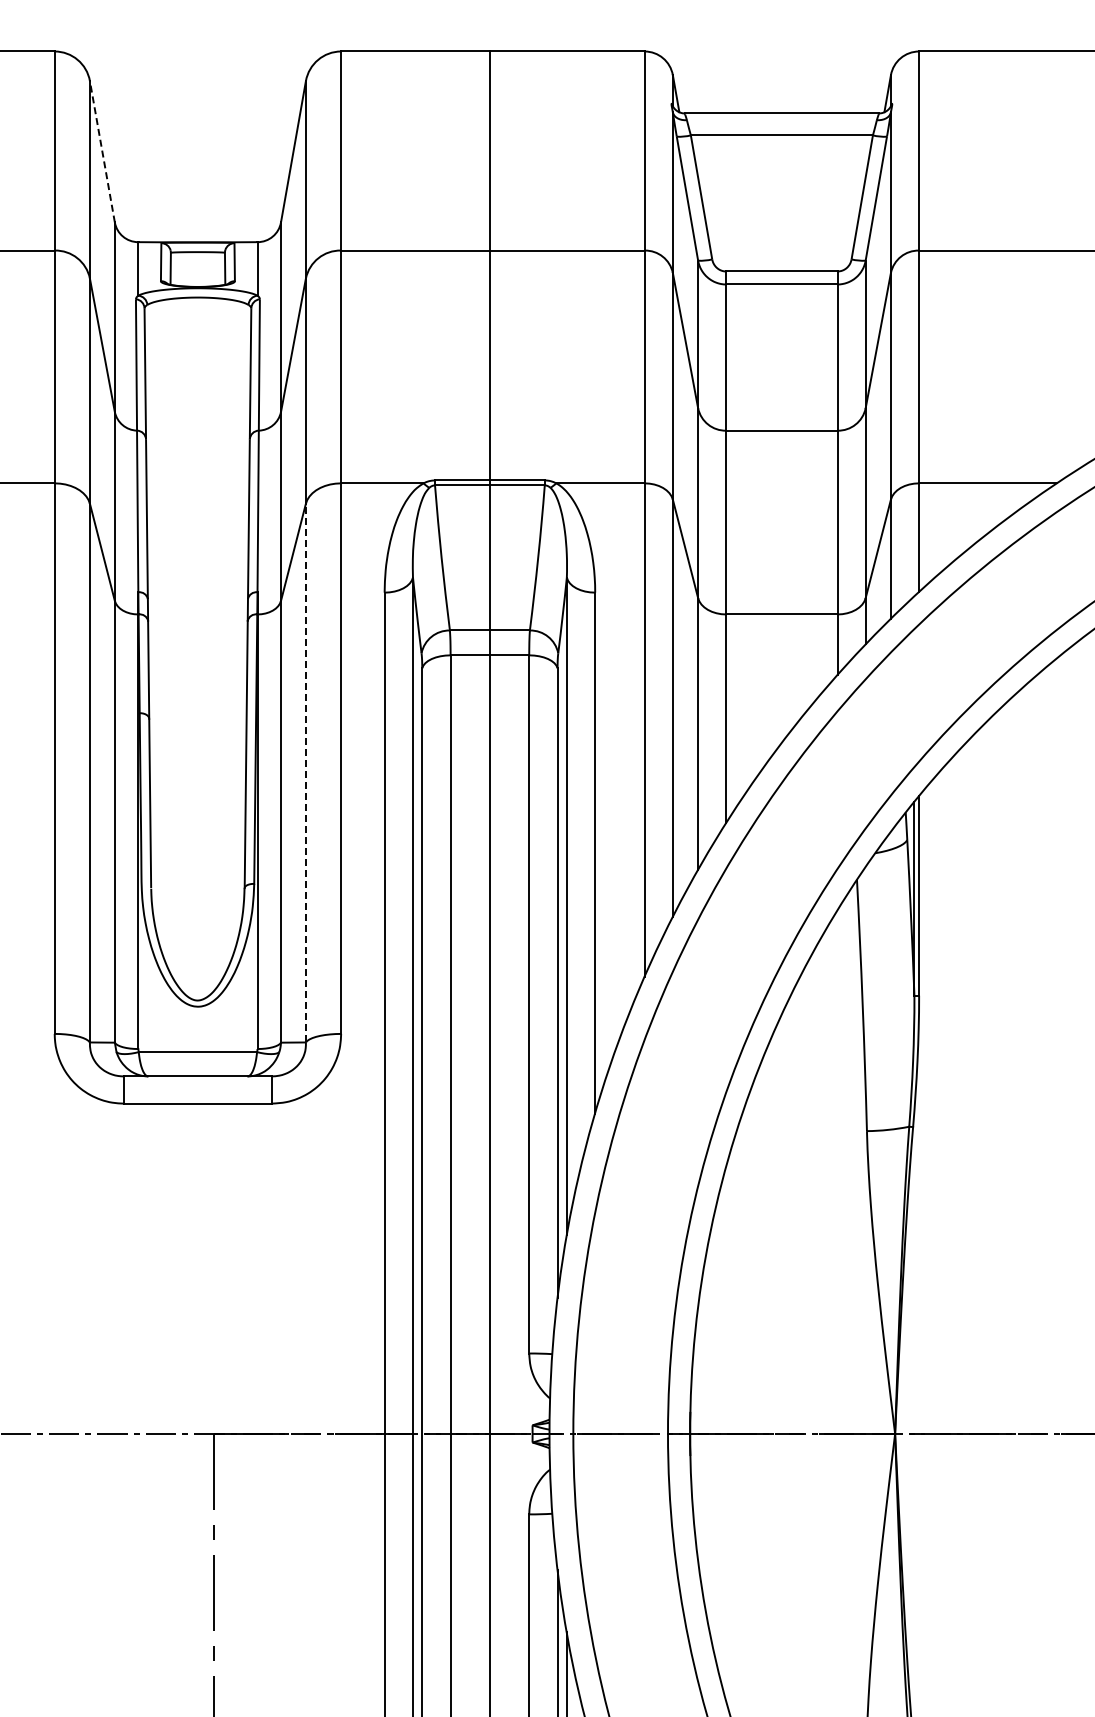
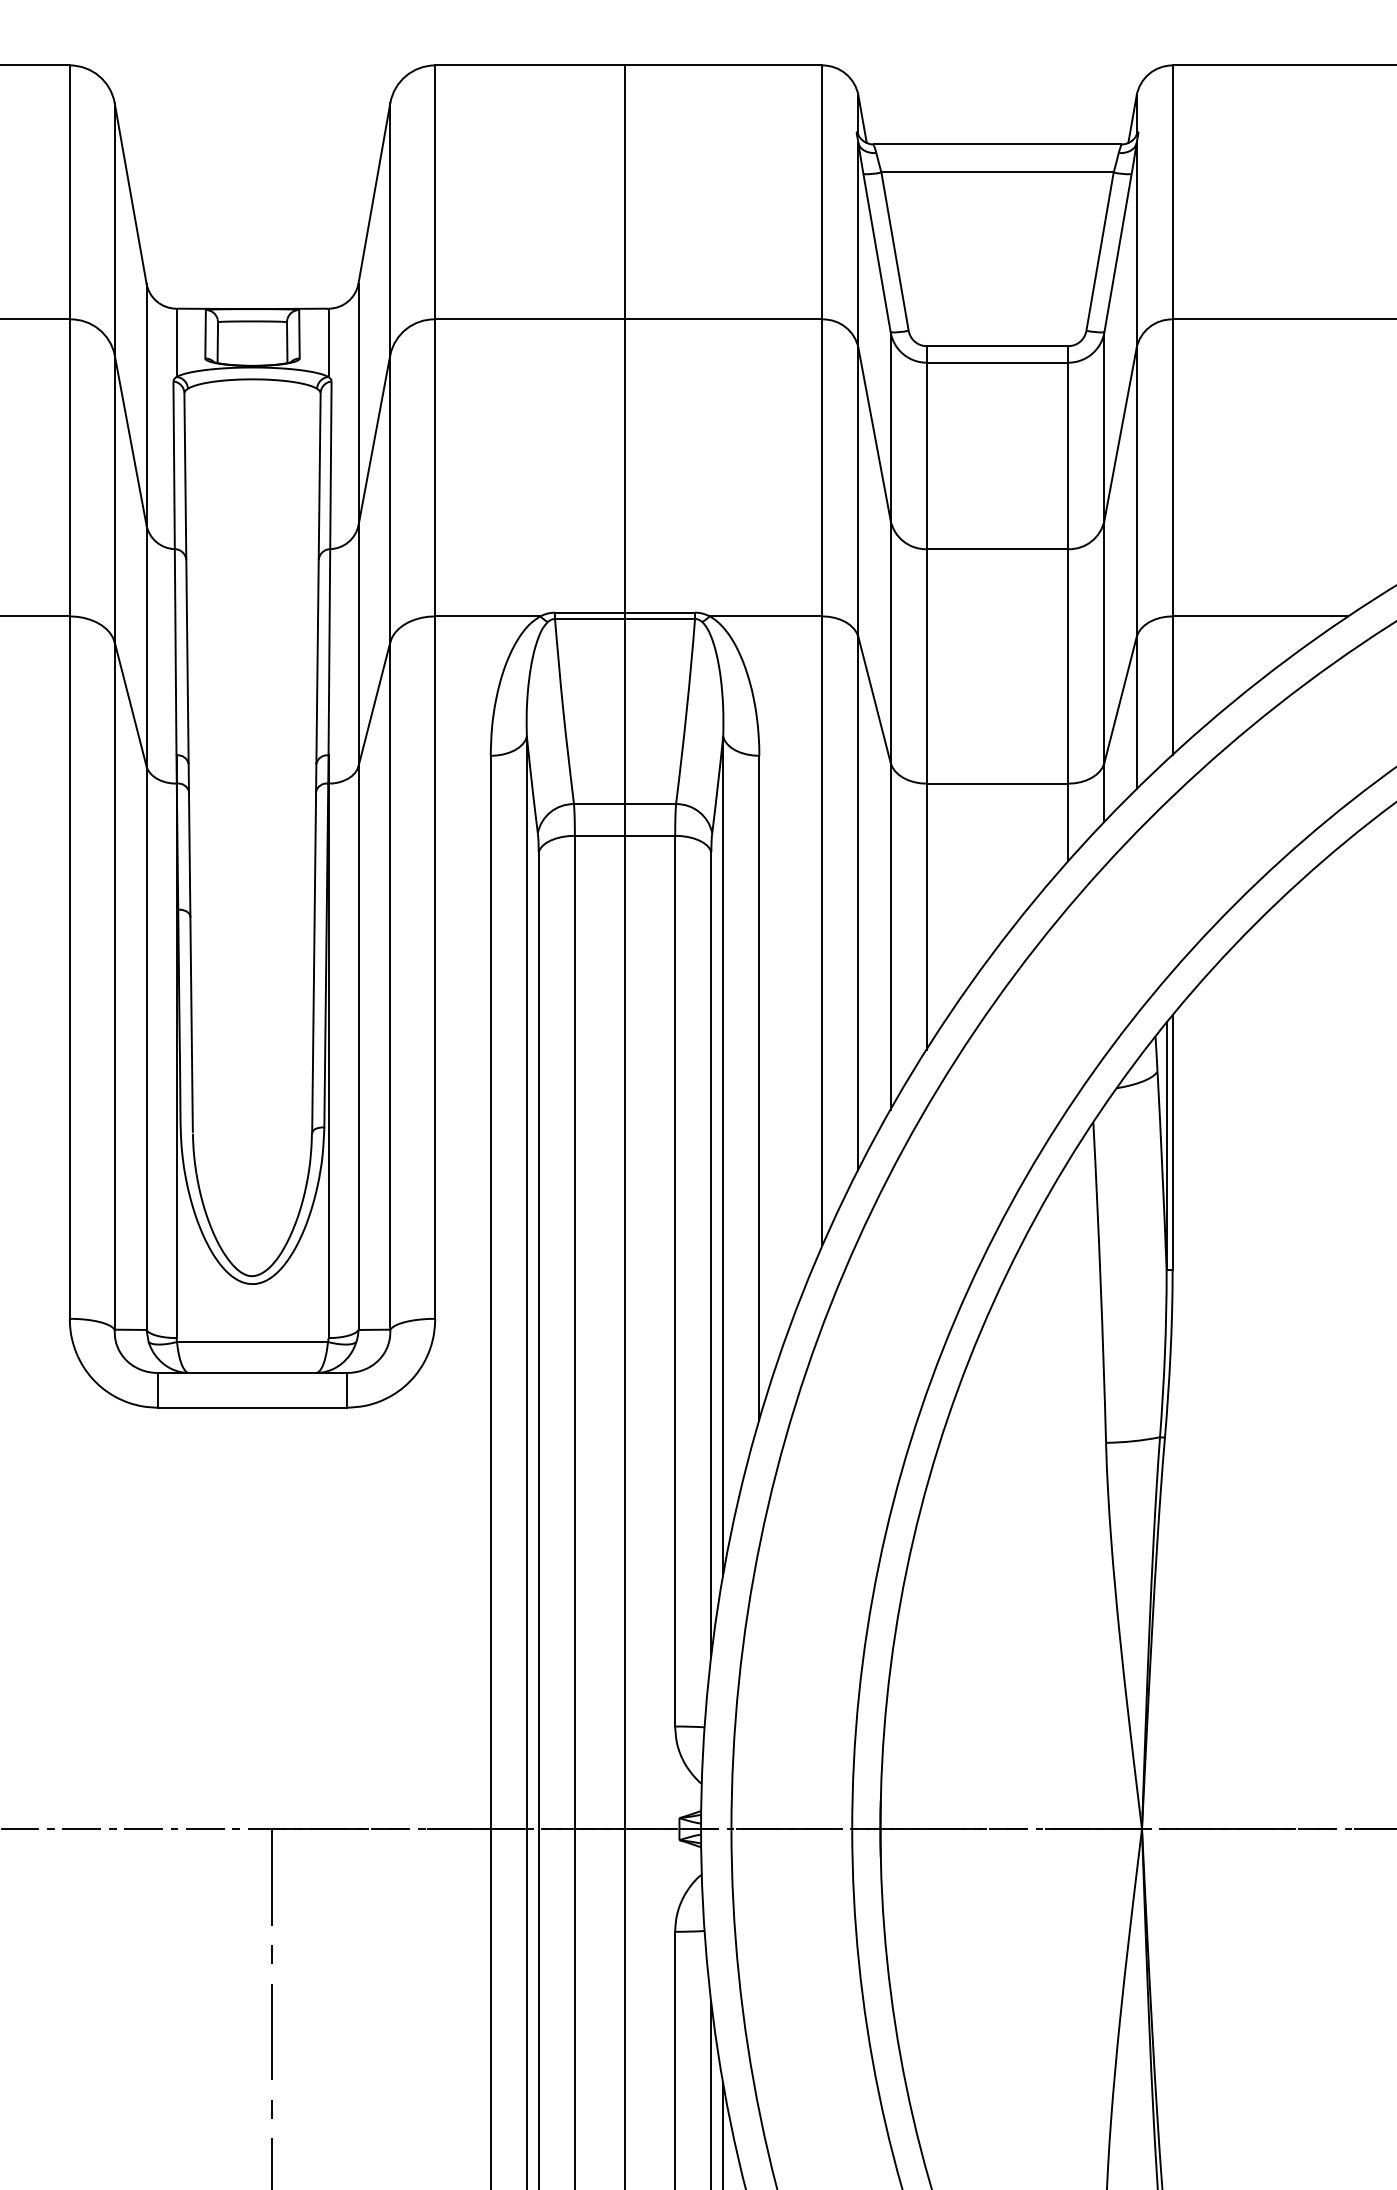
line: (102, 151) -> (130, 193), dashed -> solid
line: (305, 772) -> (389, 985), dashed -> solid

